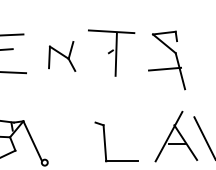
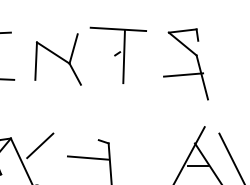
part: (61, 56) -> (57, 59), size x1.43
line: (47, 127) -> (40, 146), added
line: (86, 136) -> (87, 157), added

